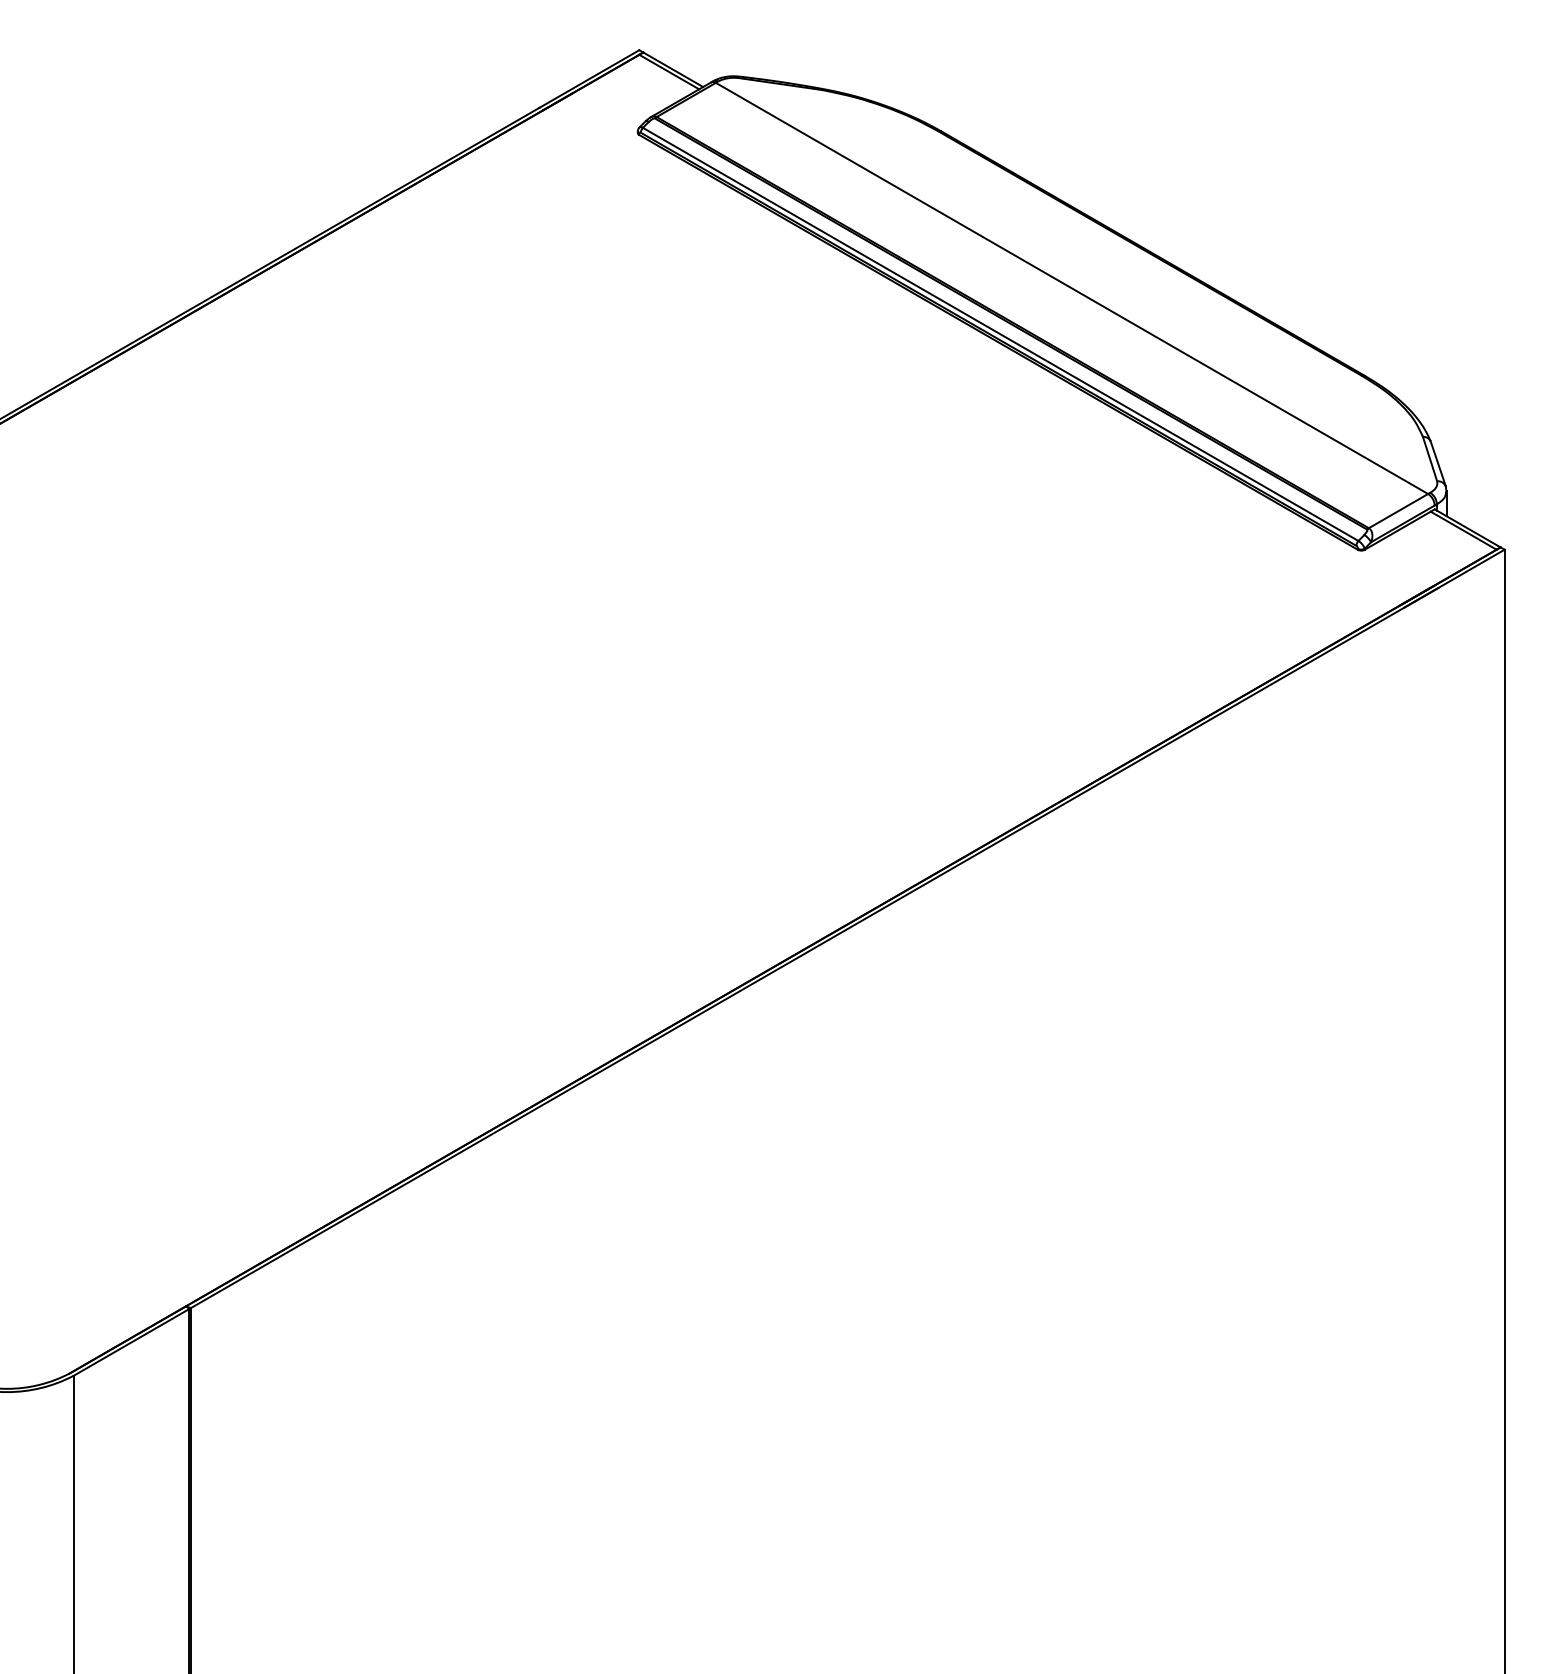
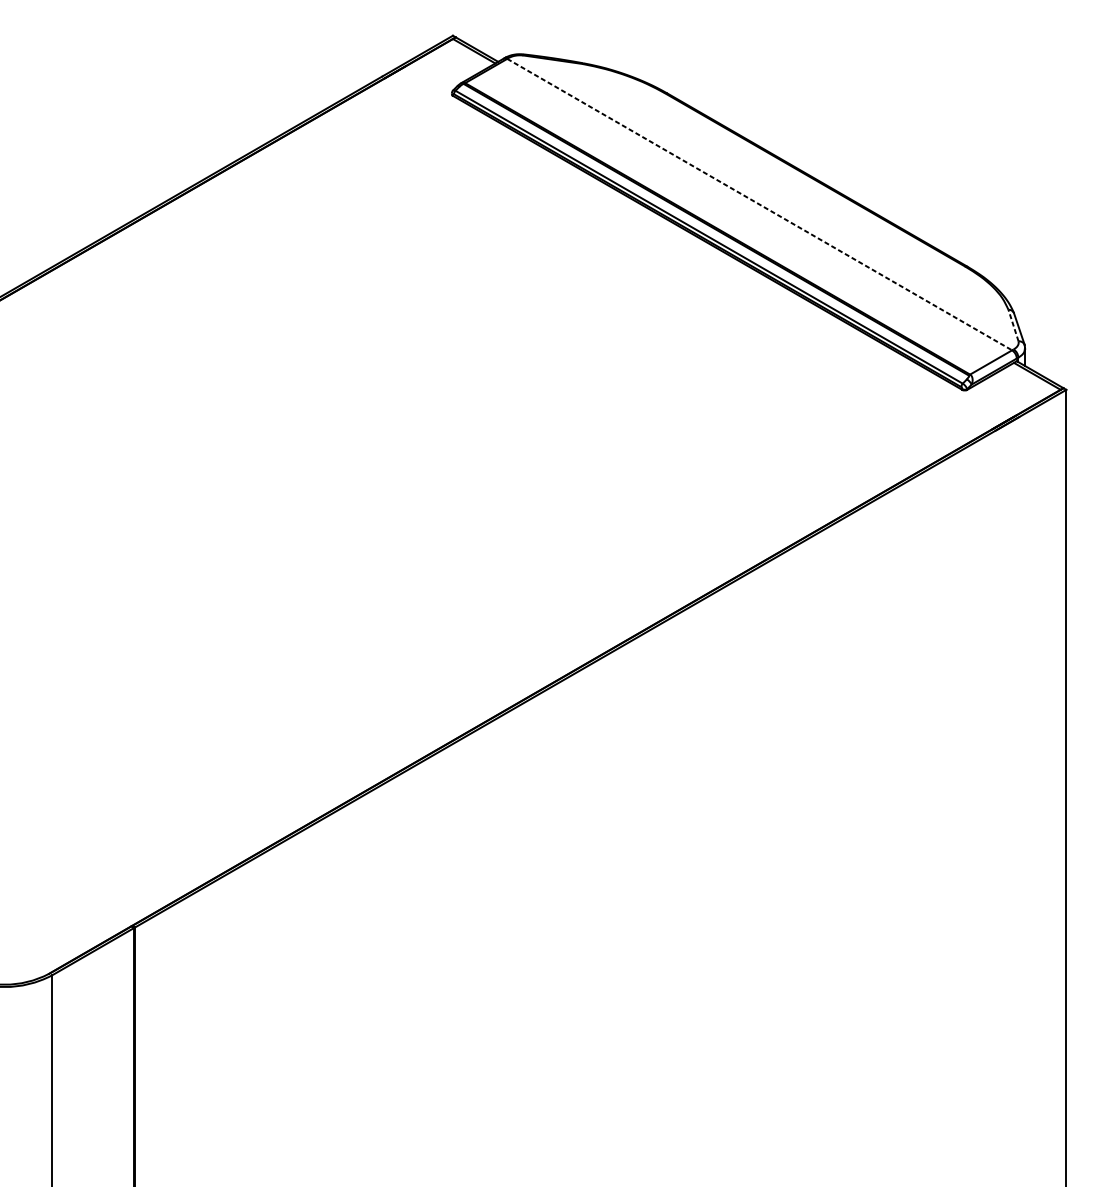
line: (1072, 288) -> (760, 204), solid -> dashed
line: (1429, 458) -> (1013, 325), solid -> dashed

